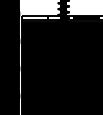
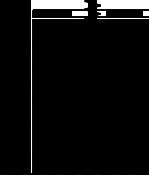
fill: (34, 17) -> (51, 13), added

